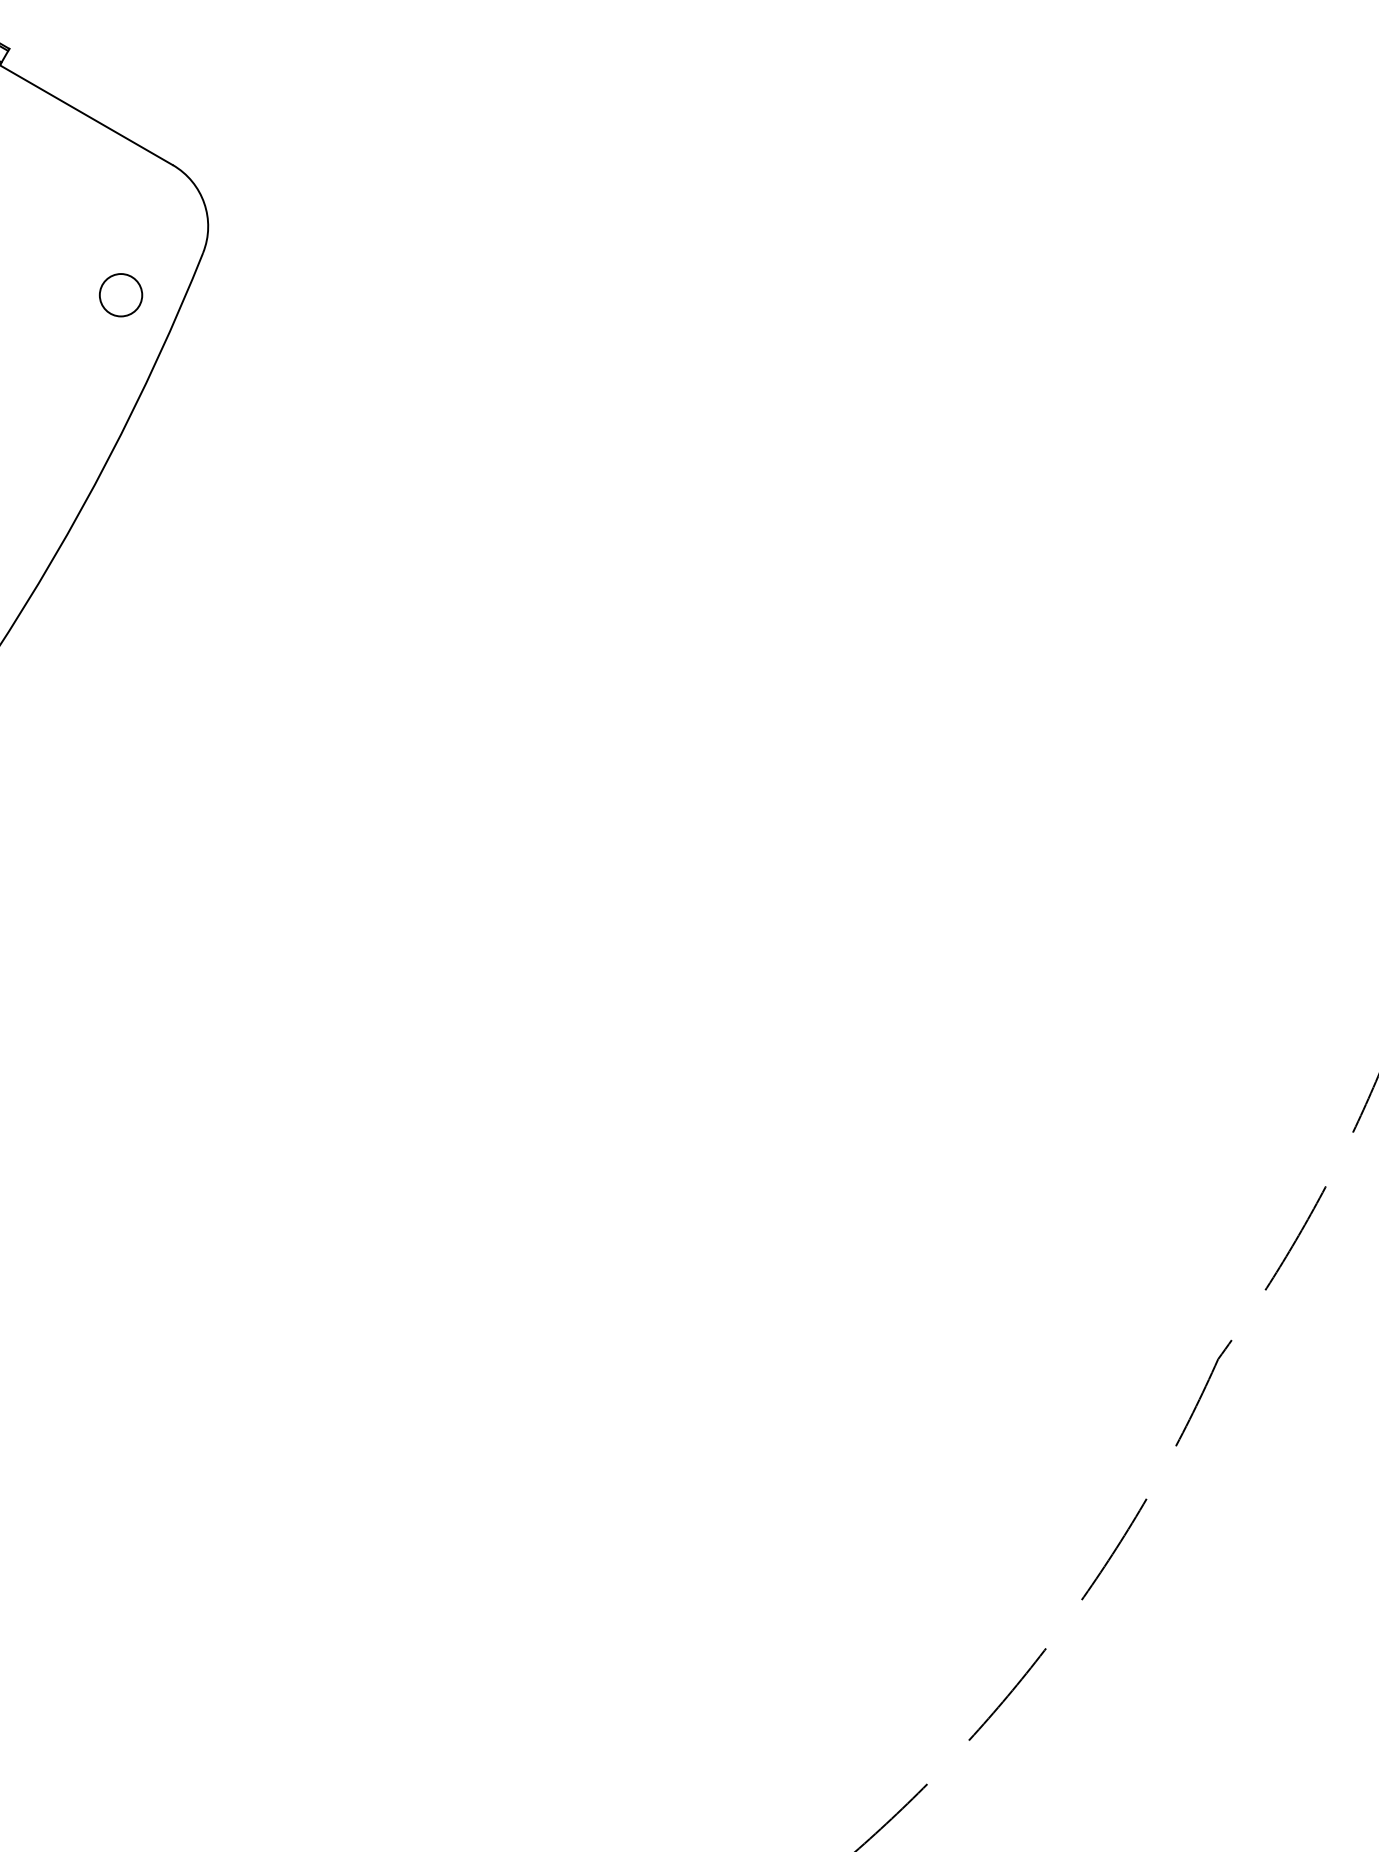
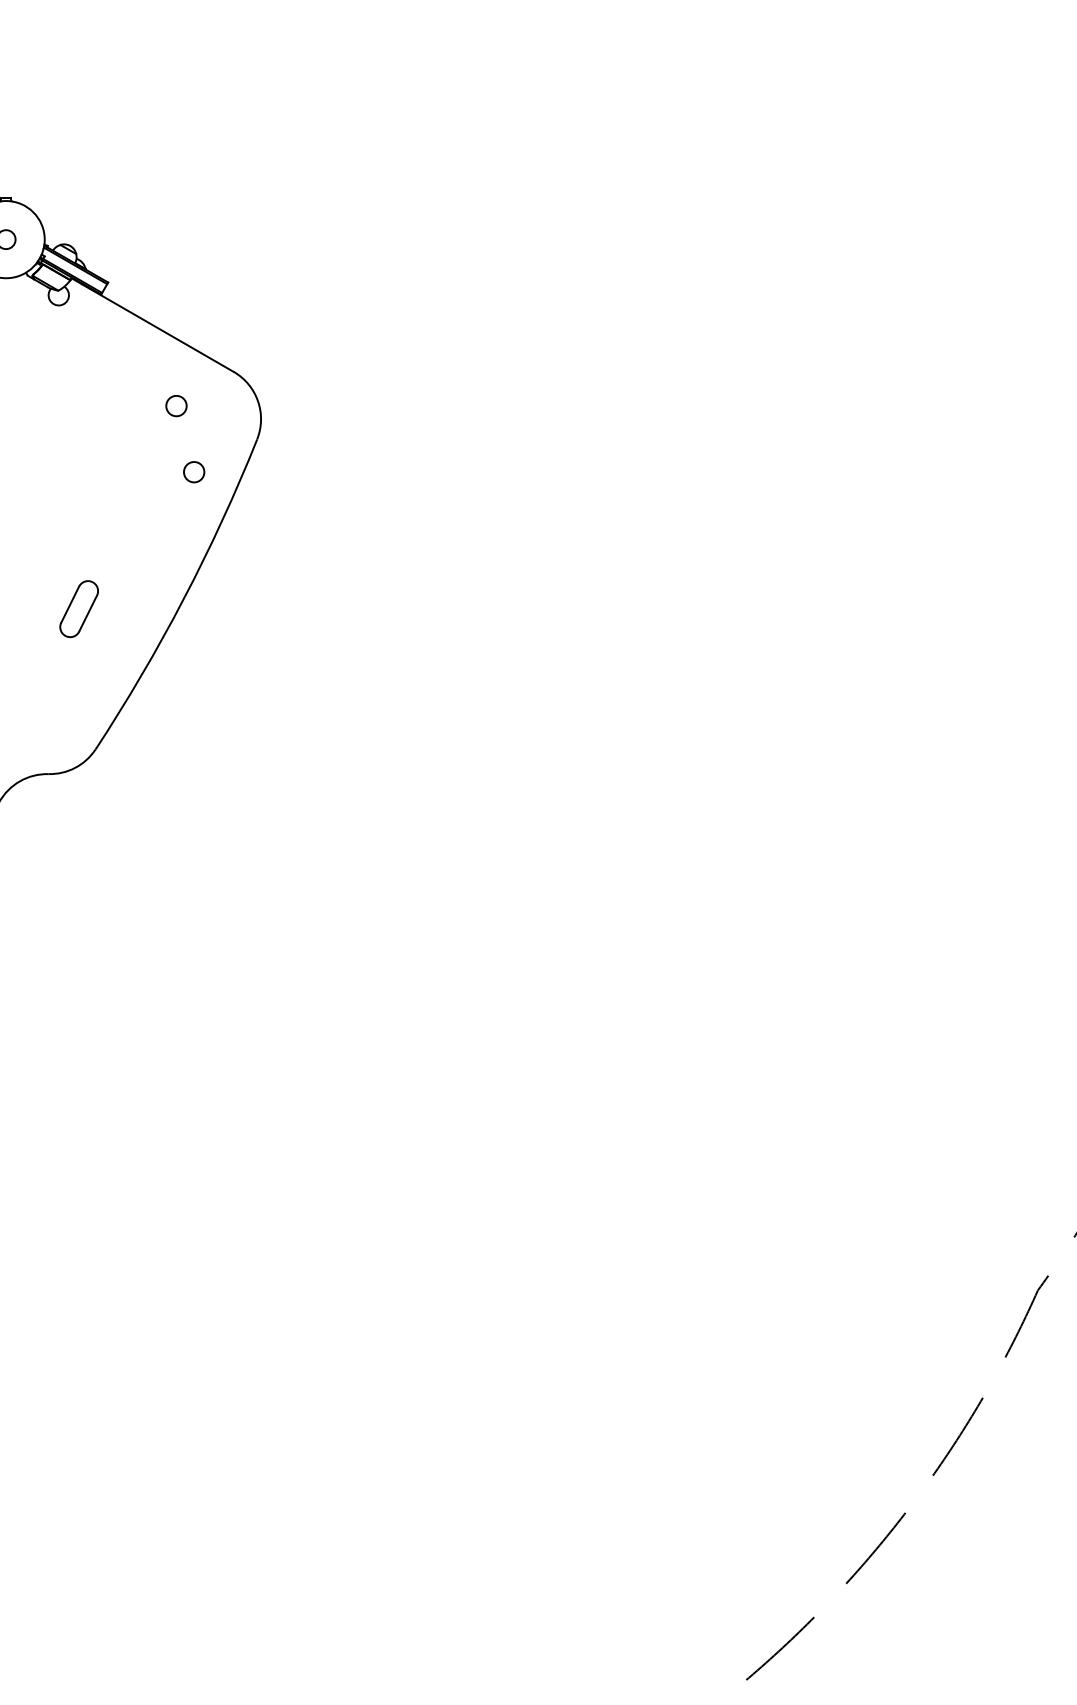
circle: (98, 210) -> (176, 406), added
circle: (121, 295) -> (194, 472), size x0.62

